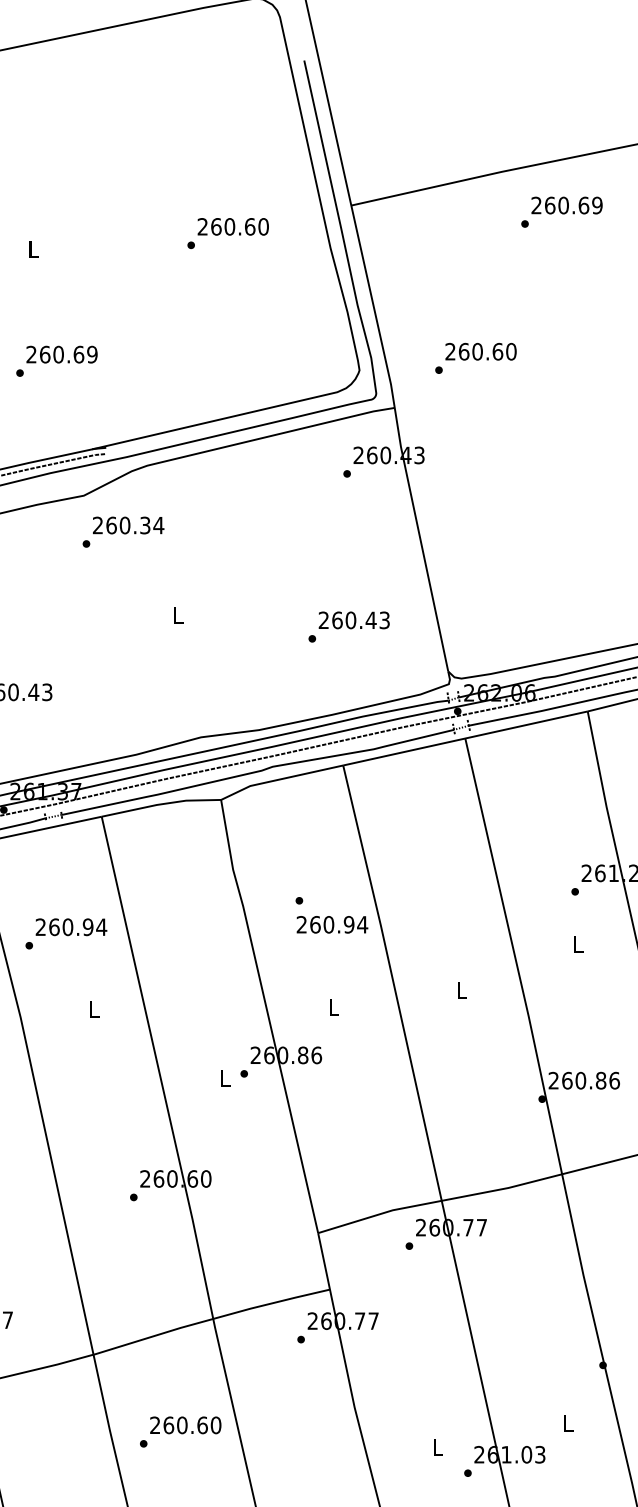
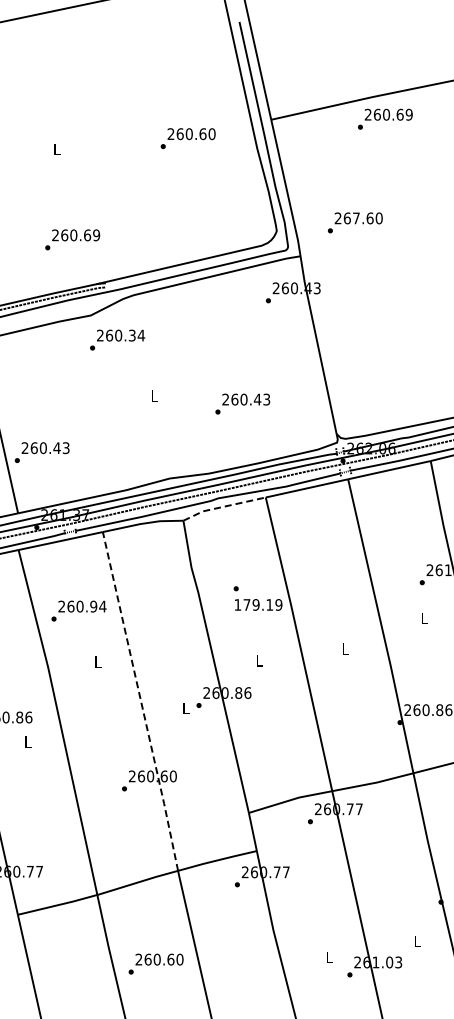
text: (562, 211) -> (385, 118), moved
text: (476, 351) -> (355, 218), 260.60 -> 267.60
text: (56, 360) -> (72, 239), moved
text: (348, 626) -> (242, 403), moved
line: (280, 778) -> (223, 506), solid -> dashed
text: (332, 924) -> (258, 604), 260.94 -> 179.19
line: (158, 1067) -> (141, 701), solid -> dashed
text: (179, 1431) -> (155, 963), moved

